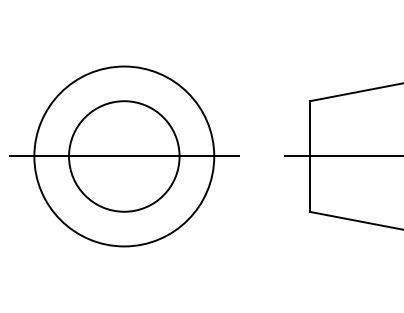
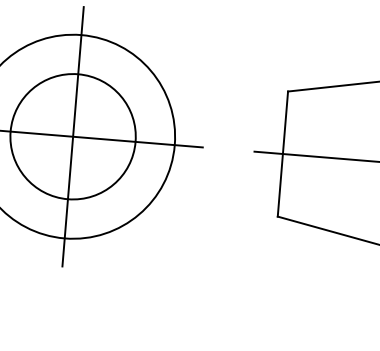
line: (124, 156) -> (73, 136), added

